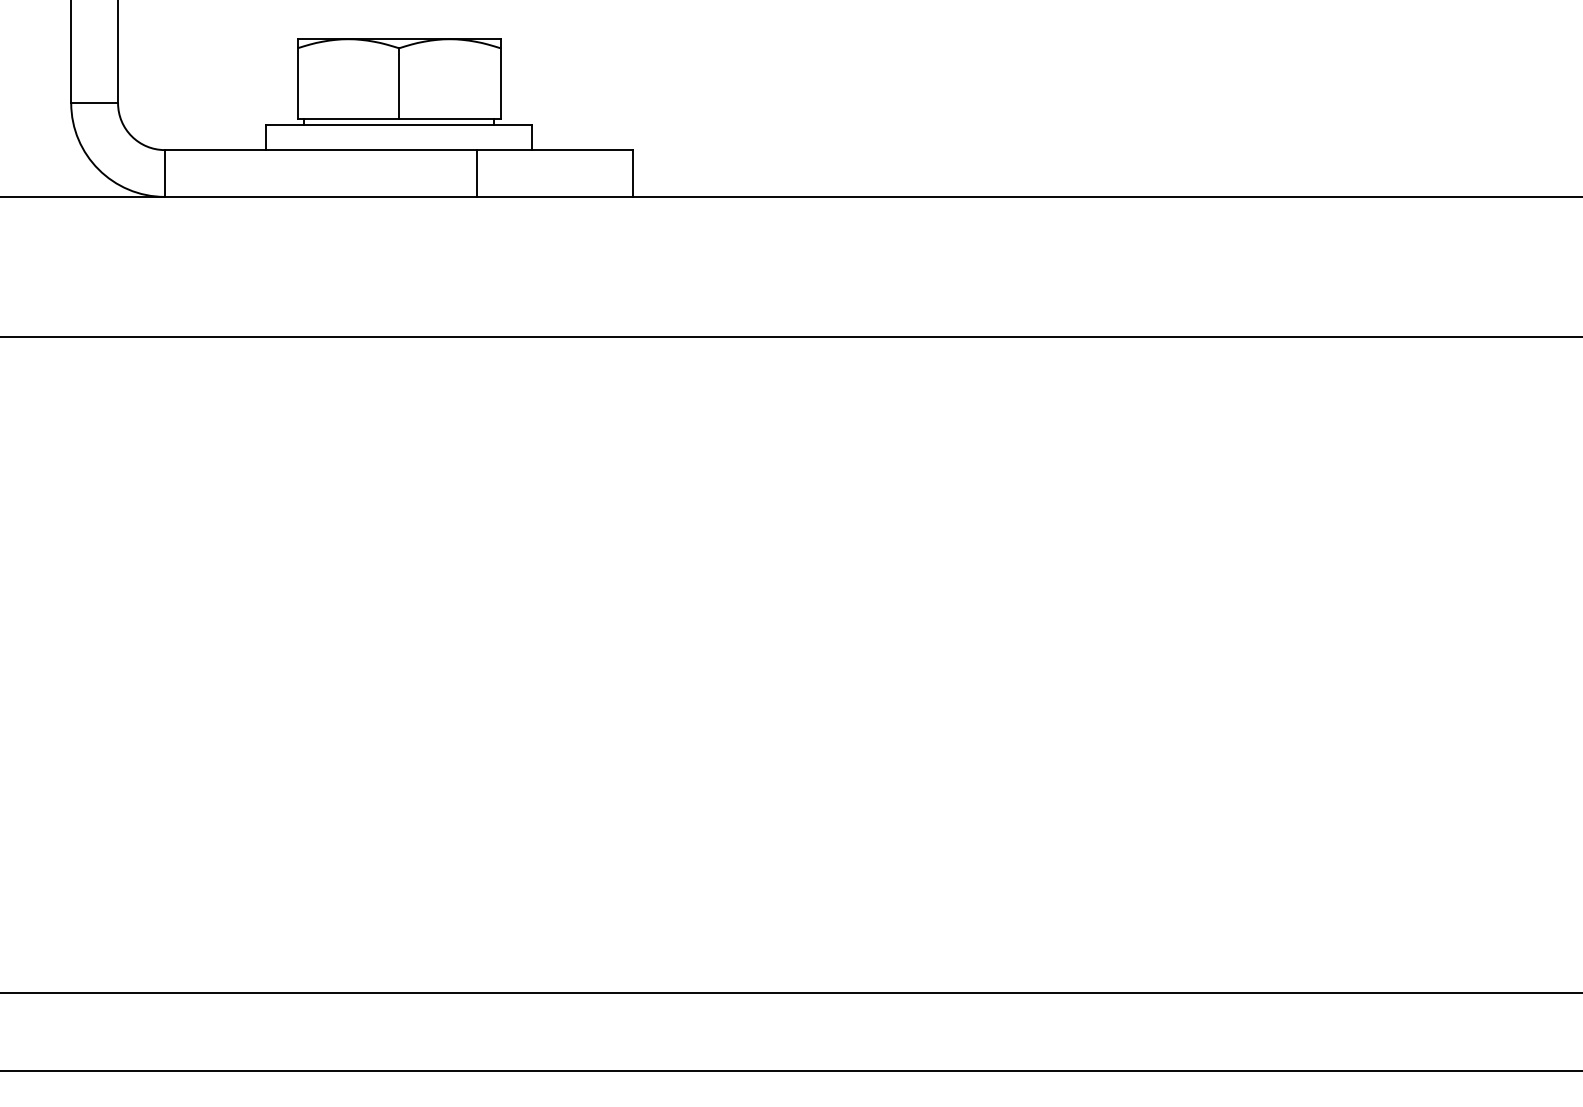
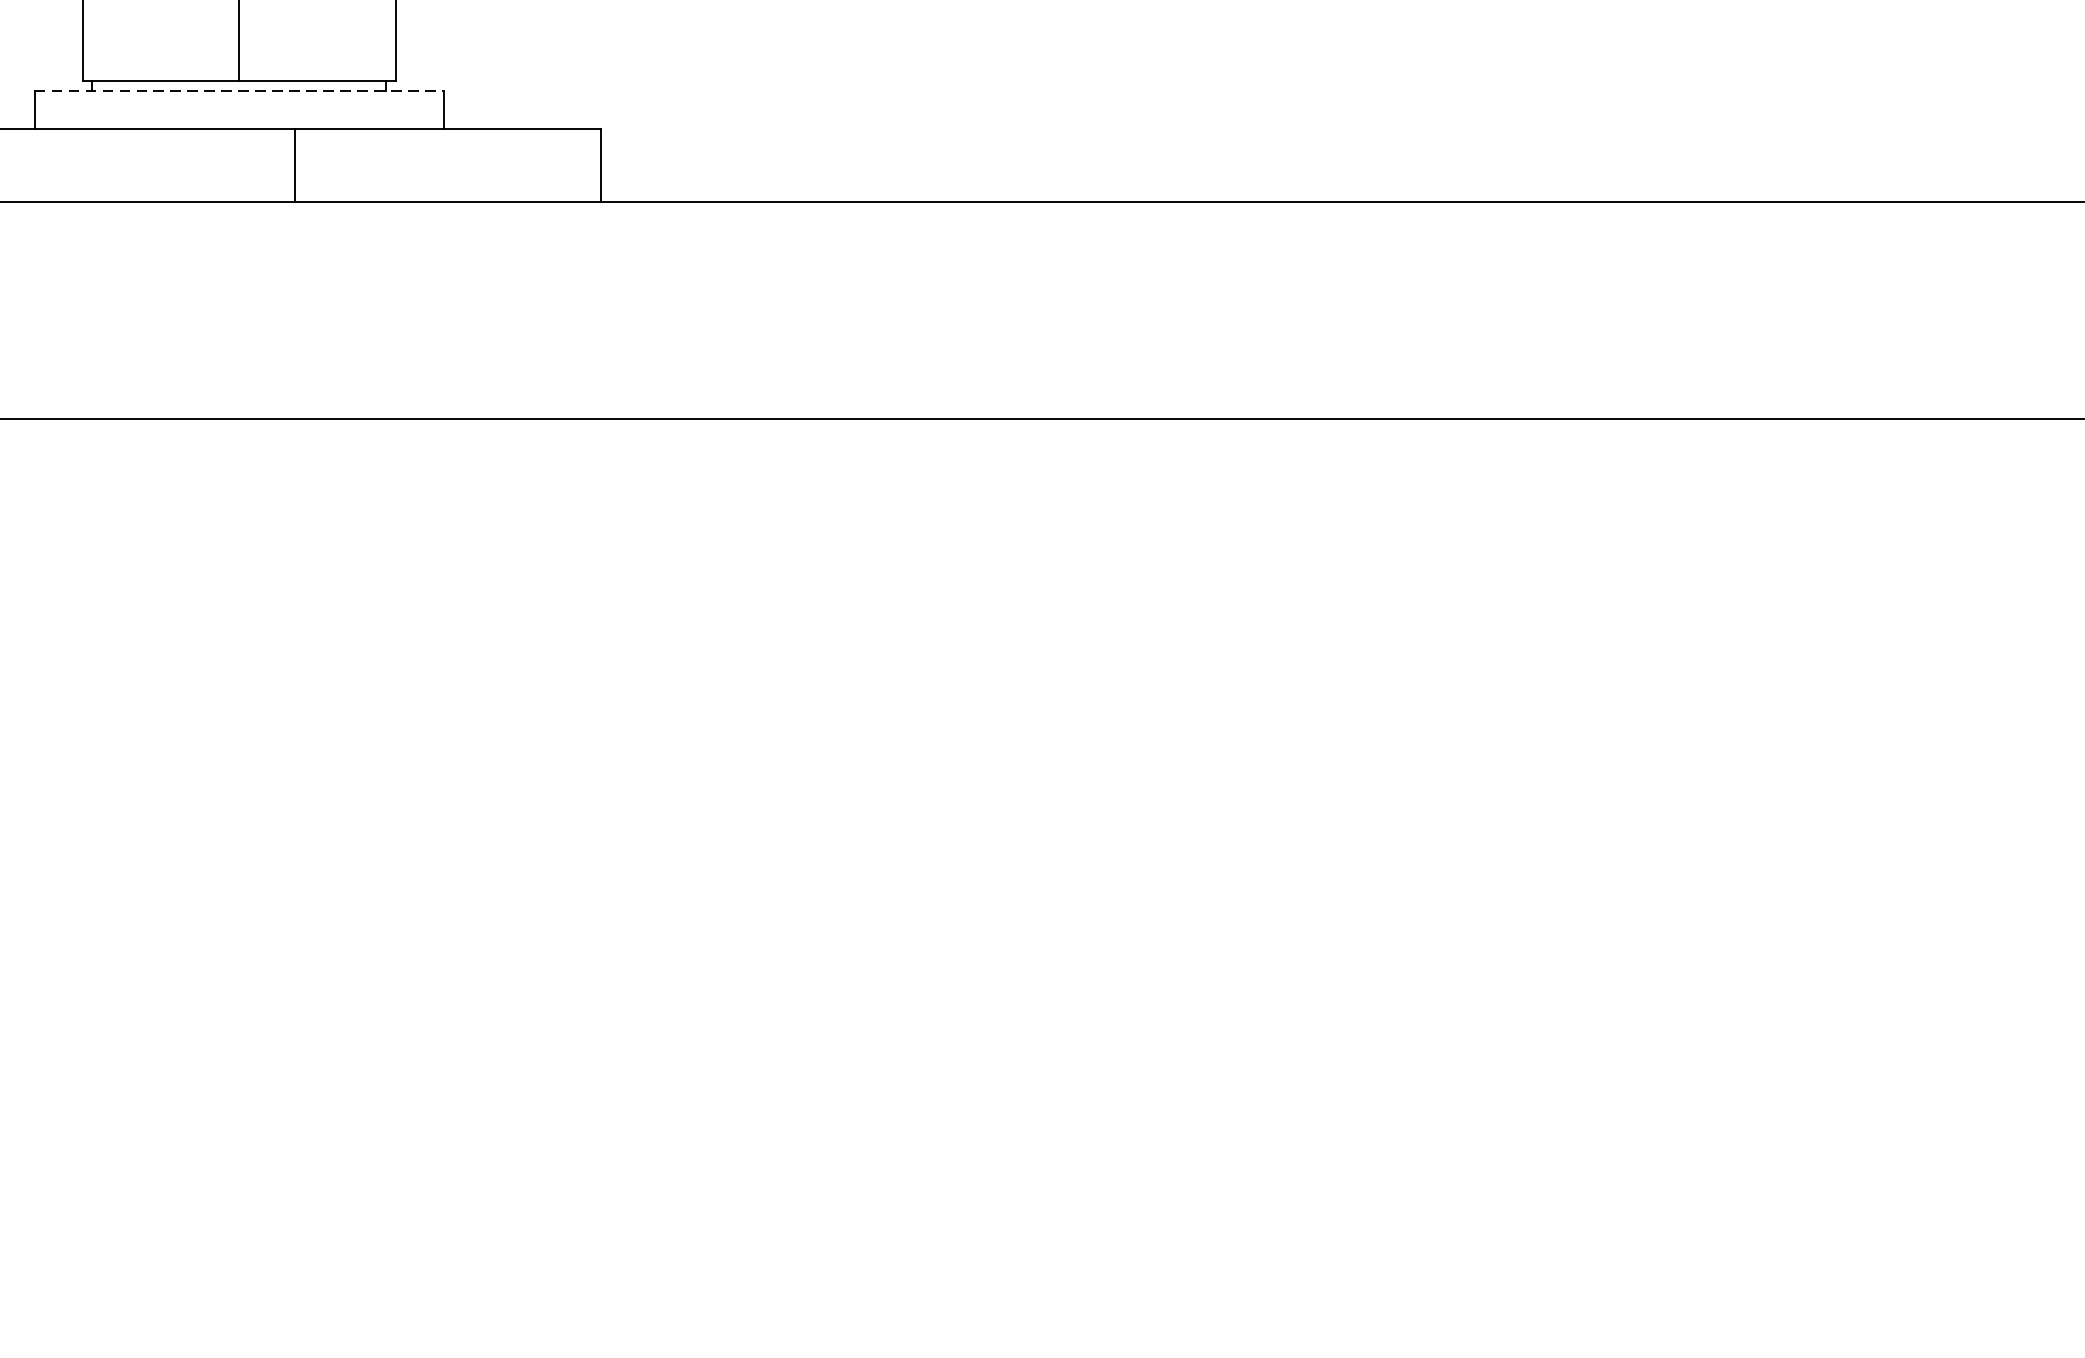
line: (399, 125) -> (240, 91), solid -> dashed
line: (477, 173) -> (295, 165), moved

